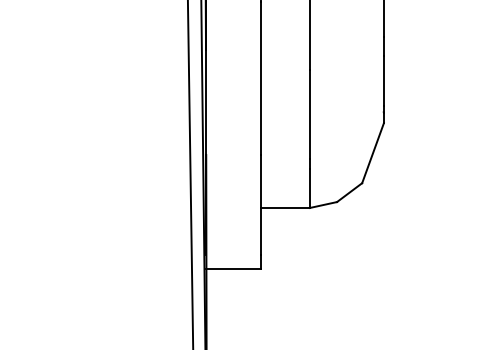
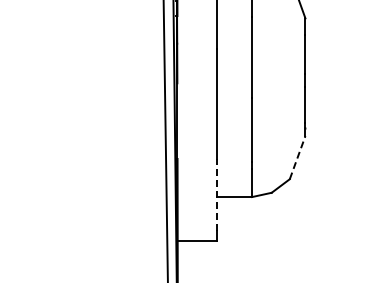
line: (372, 153) -> (297, 157), solid -> dashed
line: (261, 204) -> (217, 194), solid -> dashed

